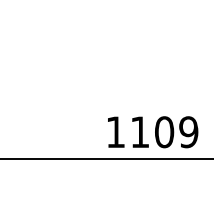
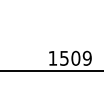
text: (140, 132) -> (64, 58), 1109 -> 1509

